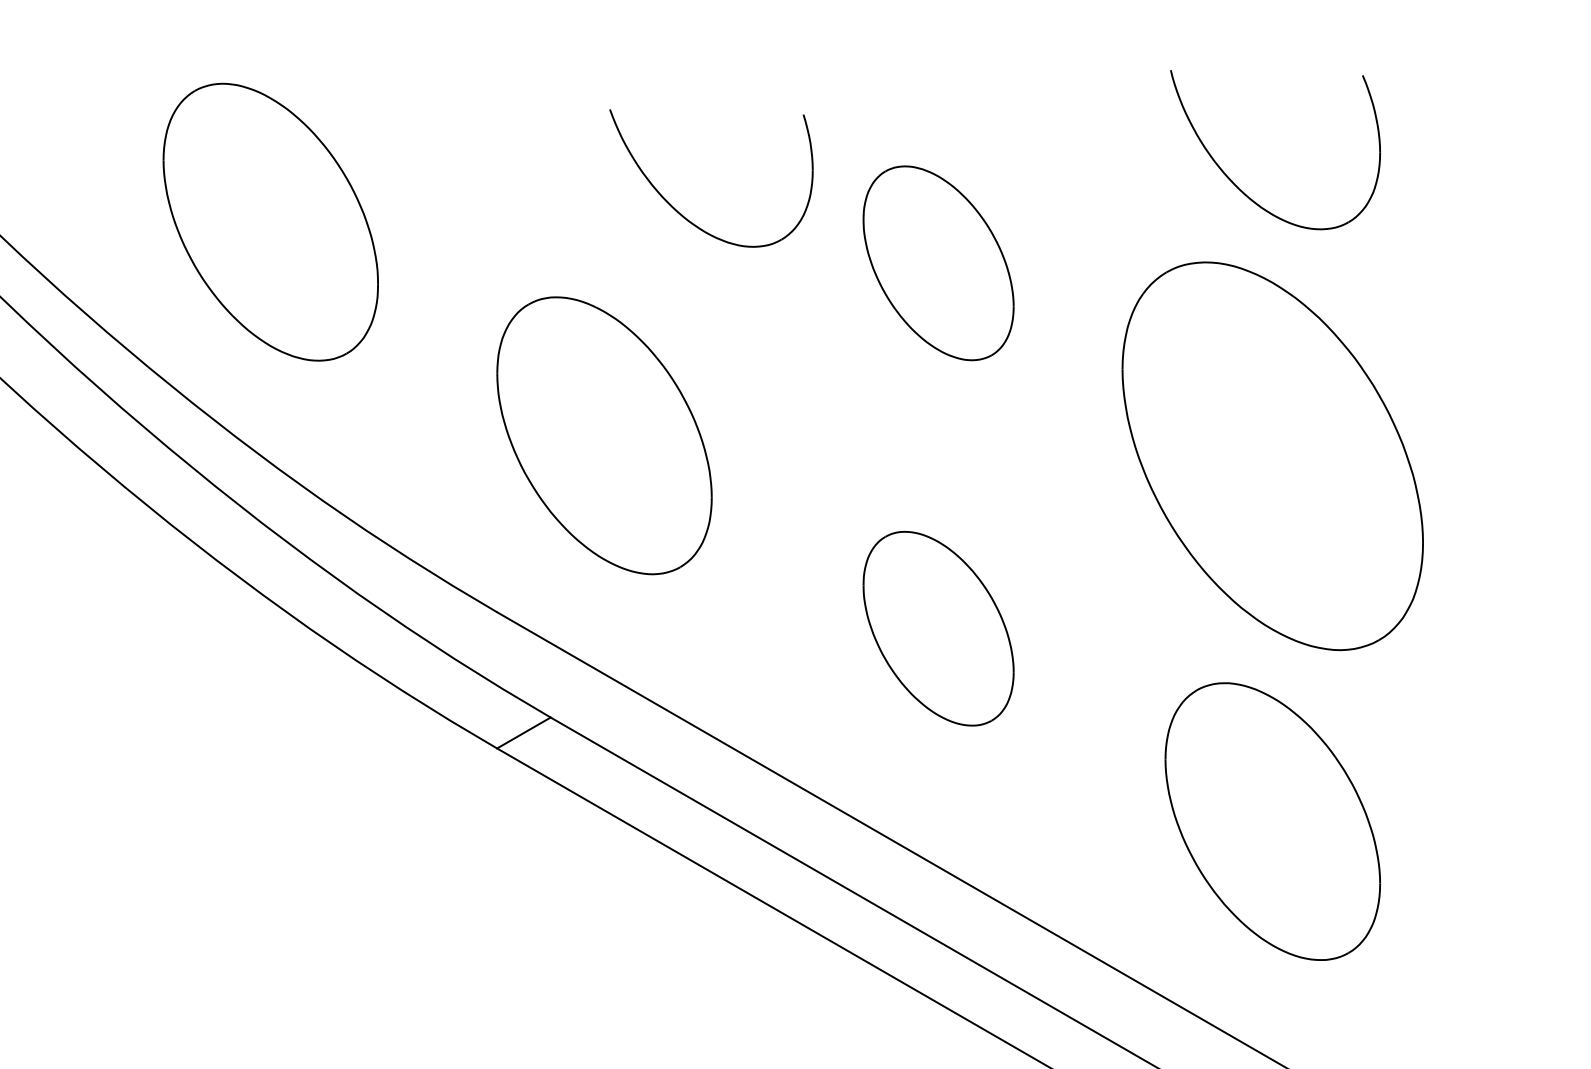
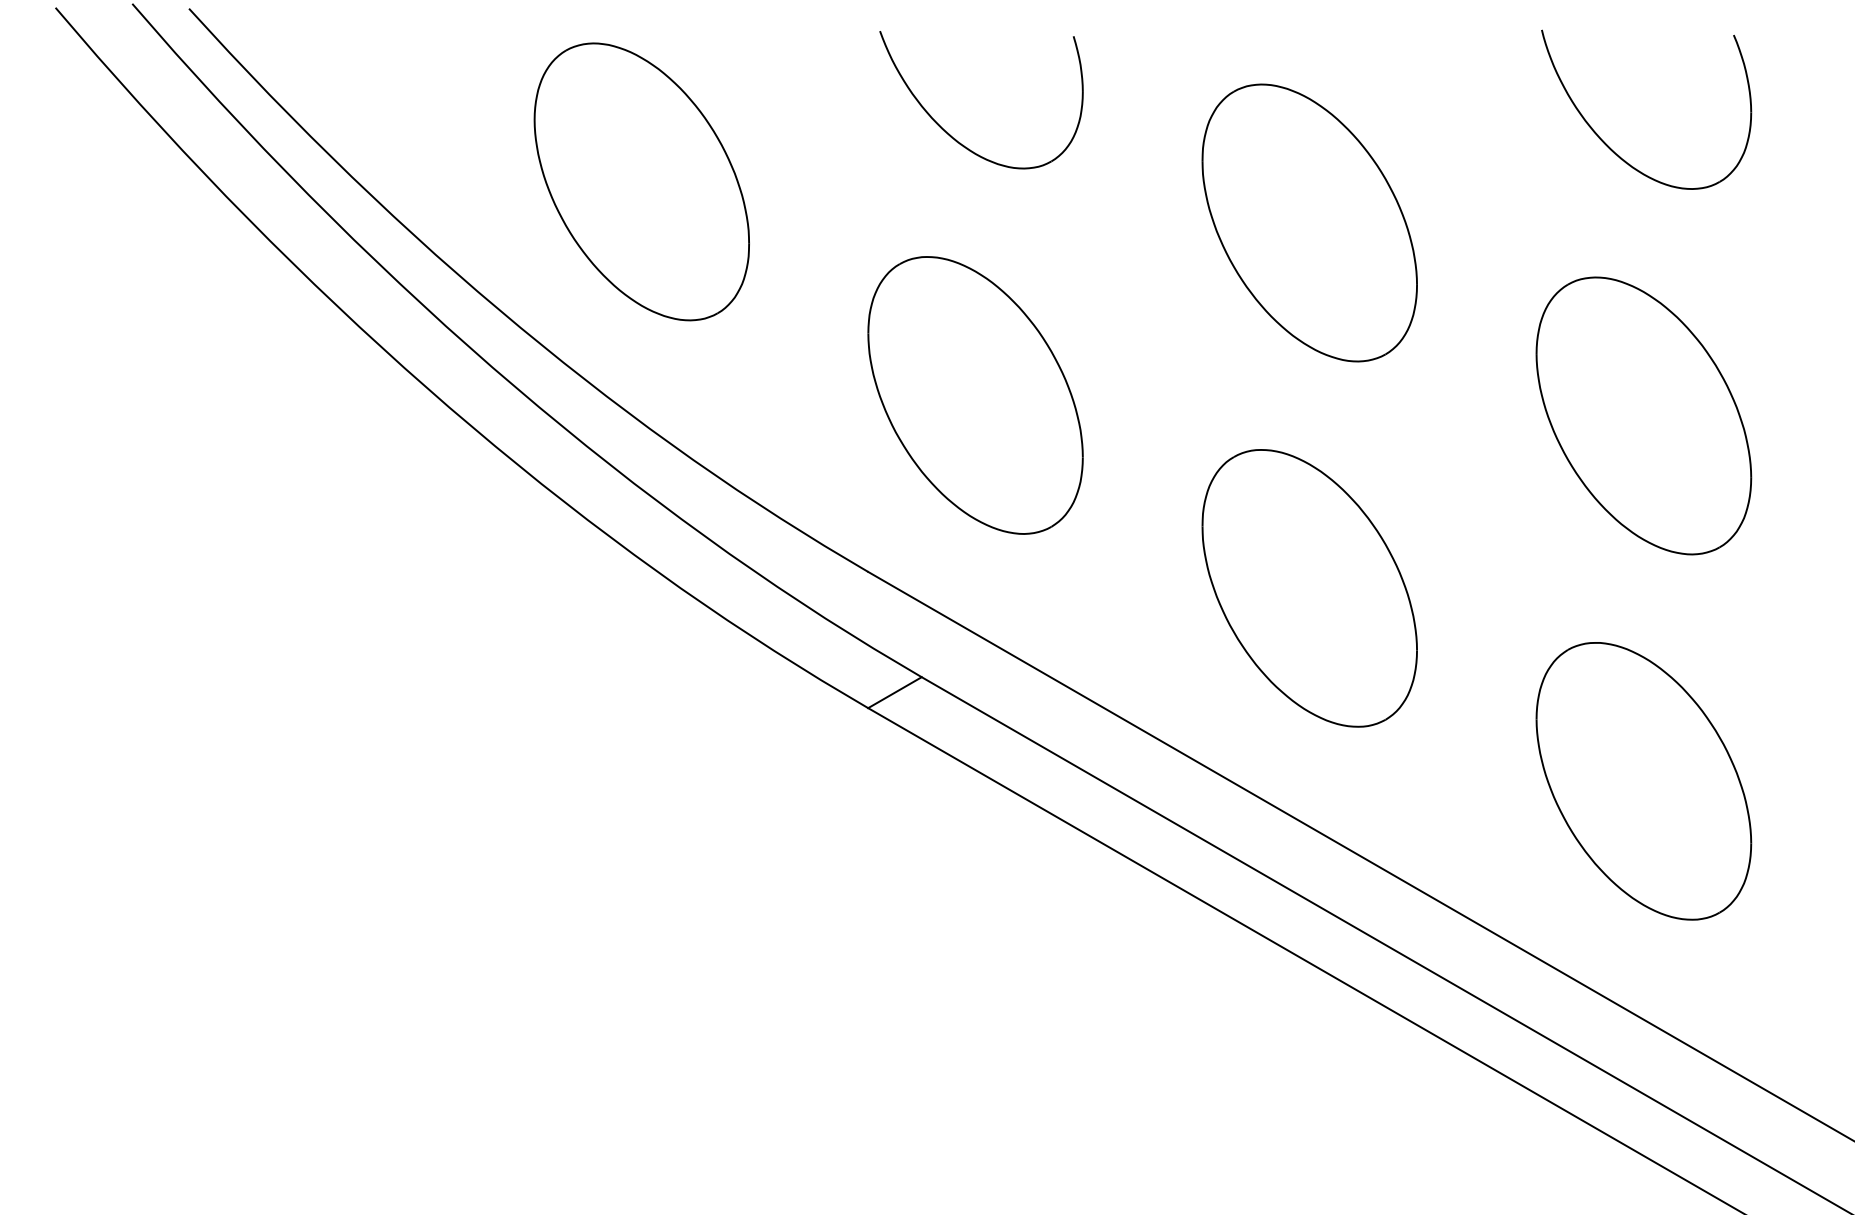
part: (678, 210) -> (948, 132), moved
part: (938, 262) -> (1309, 222), size x1.43
part: (1272, 455) -> (1643, 415), size x0.71
part: (938, 628) -> (1309, 588), size x1.43

